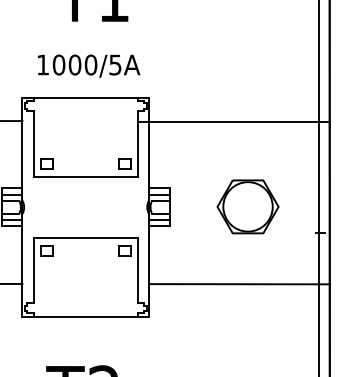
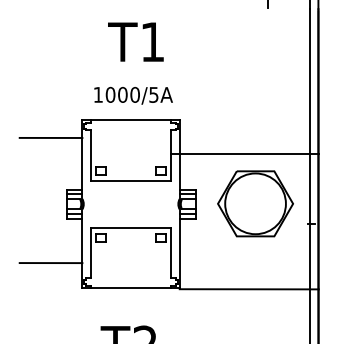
line: (233, 121) -> (244, 153), moved
part: (247, 206) -> (255, 203), size x1.6
line: (238, 284) -> (248, 289), moved

